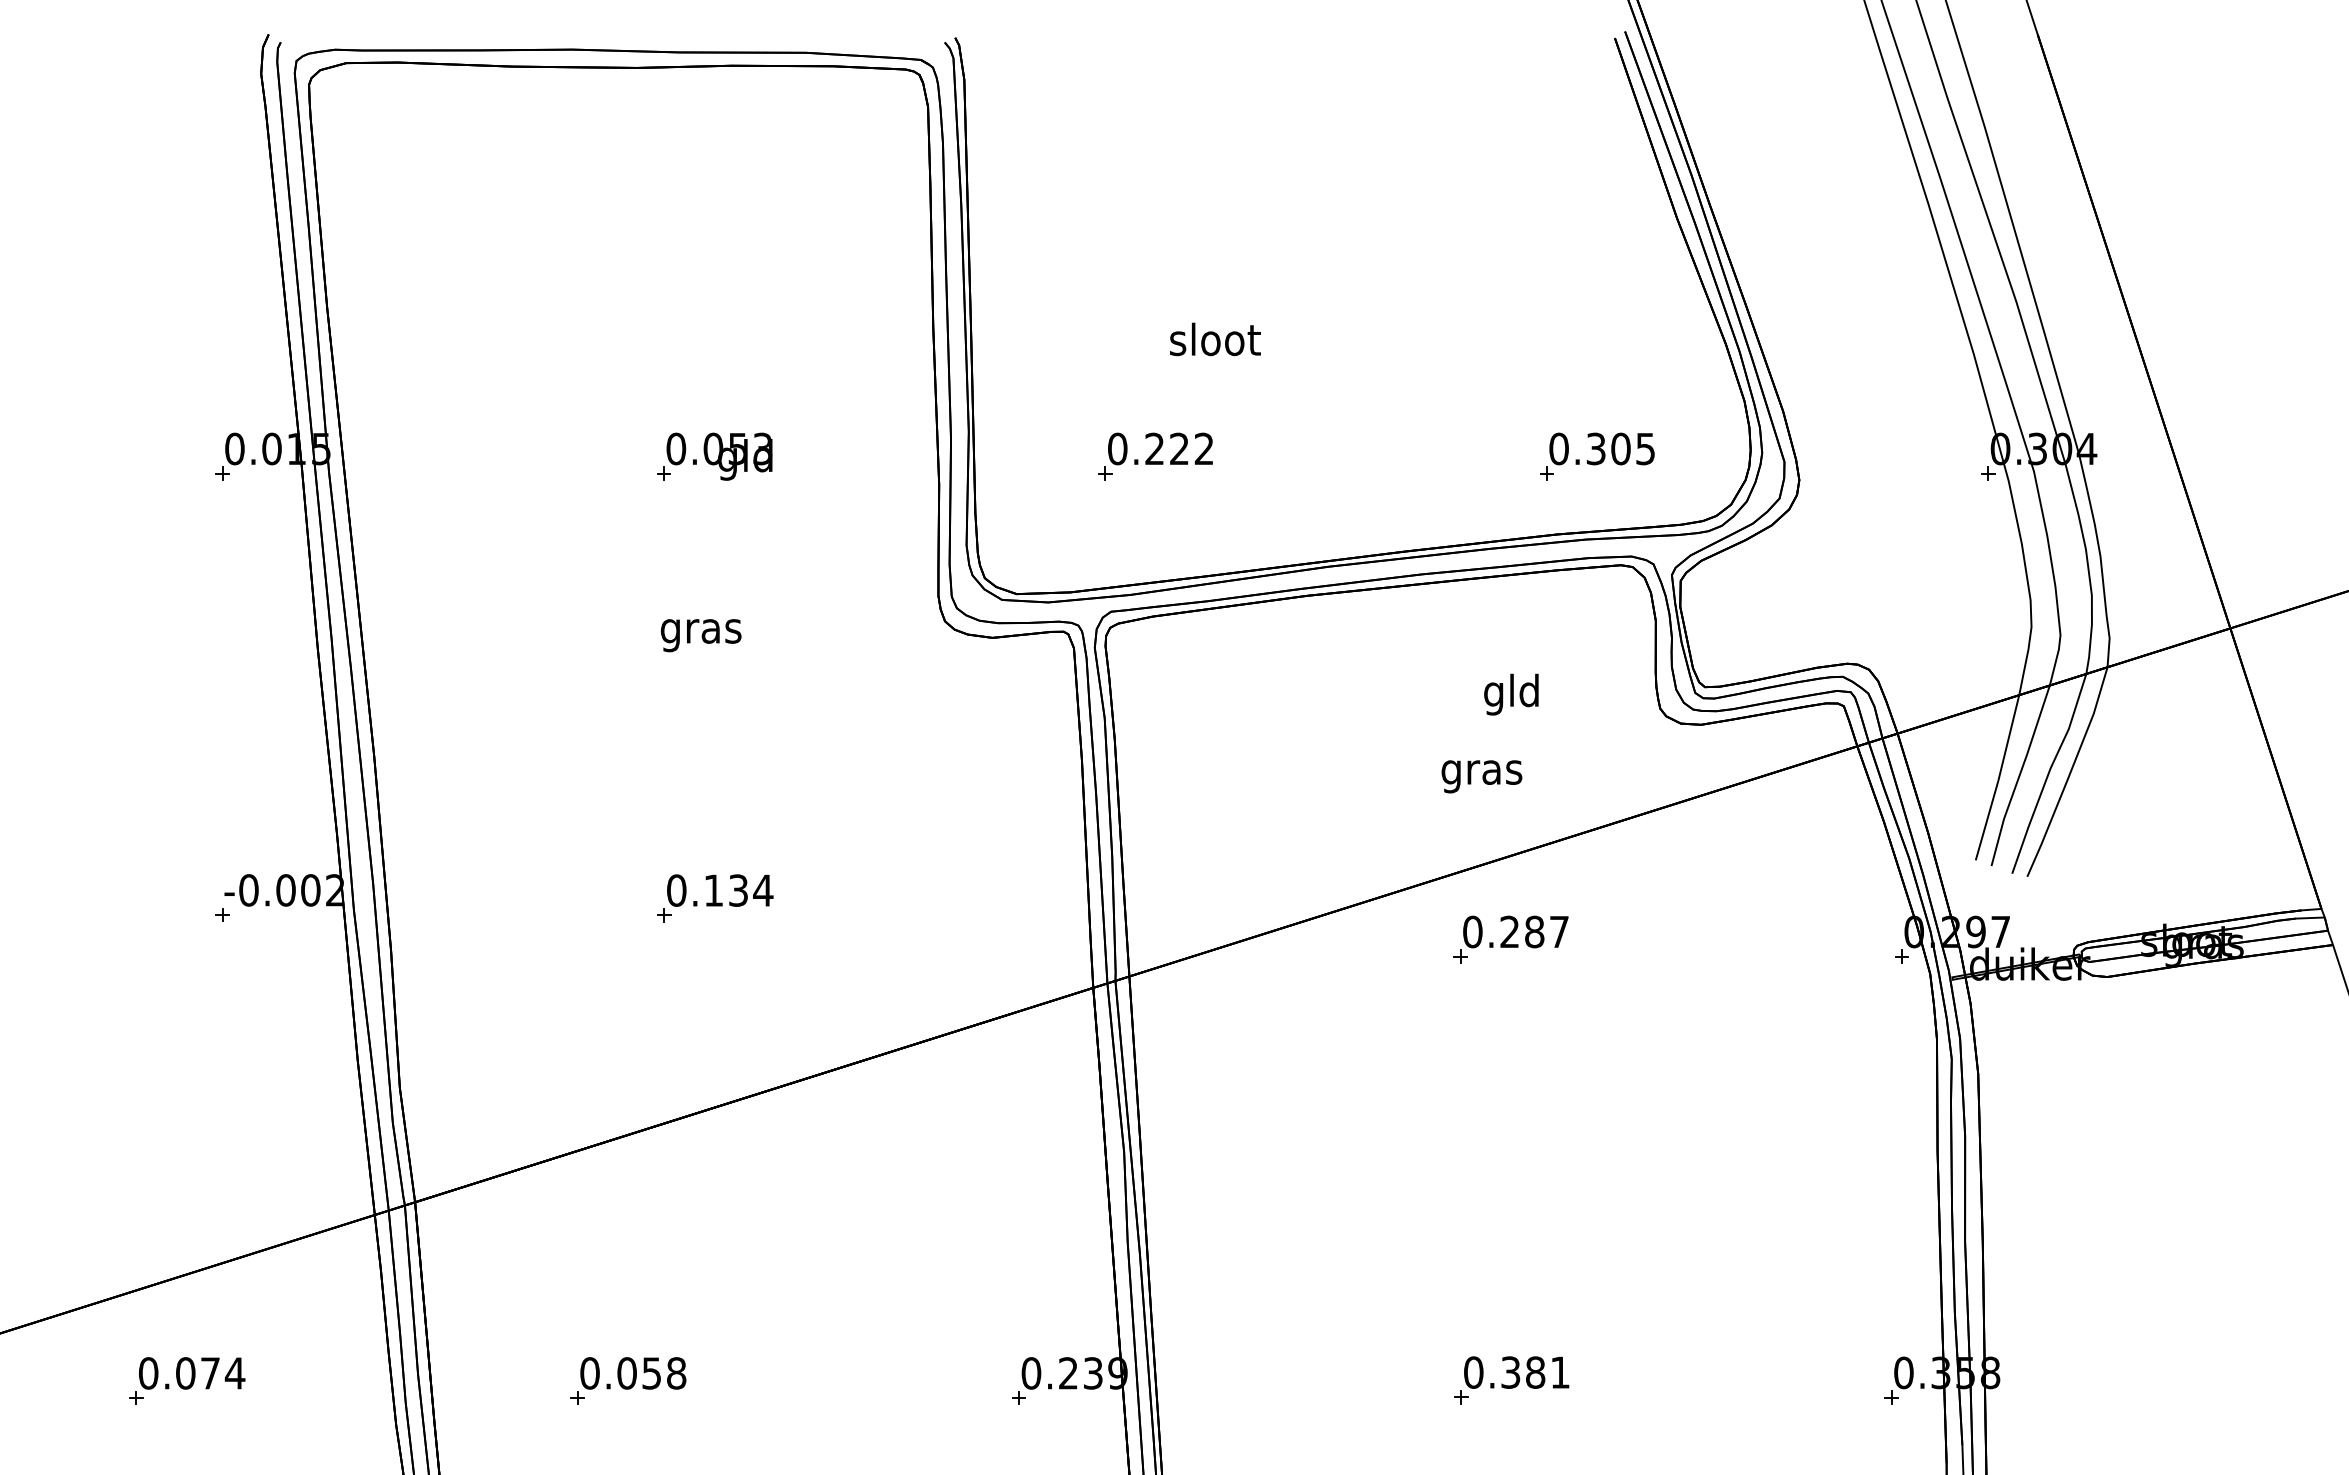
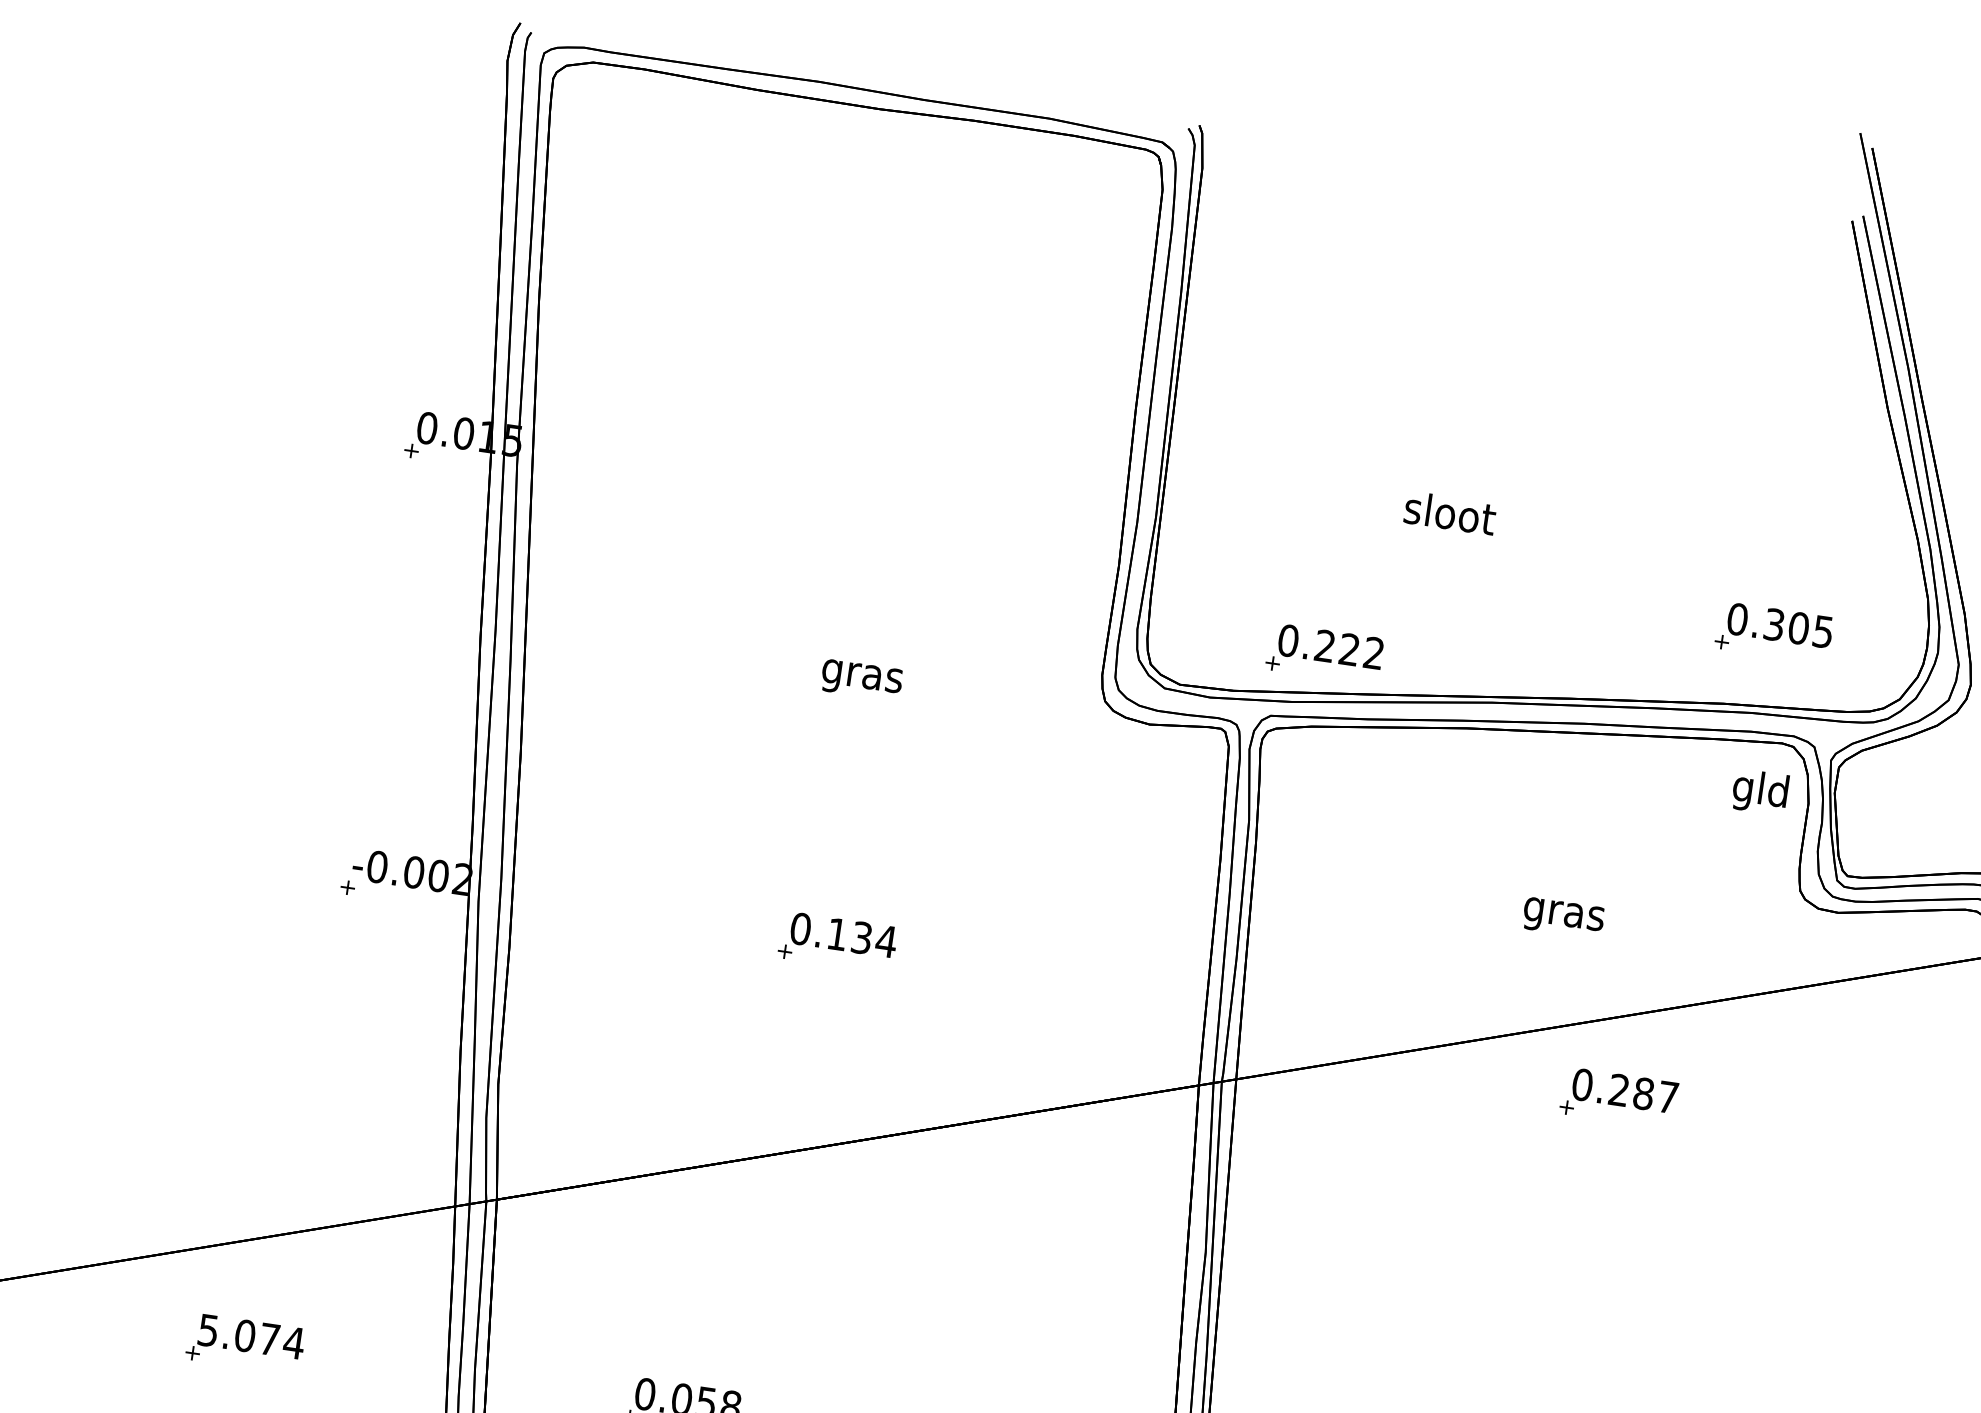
text: (1215, 339) -> (1450, 513), moved
part: (714, 456) -> (900, 504), removed
part: (1155, 456) -> (1324, 653), moved
text: (1511, 694) -> (1760, 792), moved
text: (1481, 776) -> (1563, 917), moved
text: (148, 1373) -> (208, 1330), 0.074 -> 5.074

